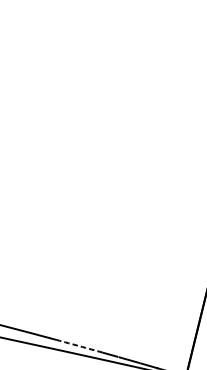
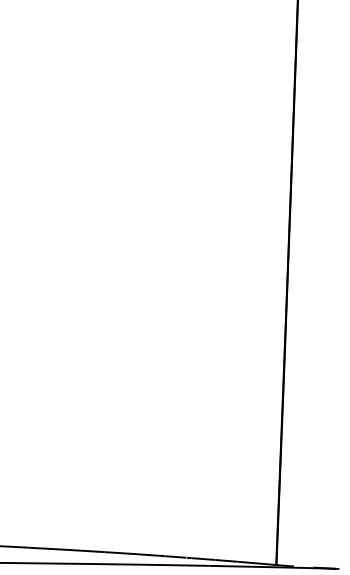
arc: (79, 346) -> (135, 554), dashed -> solid

